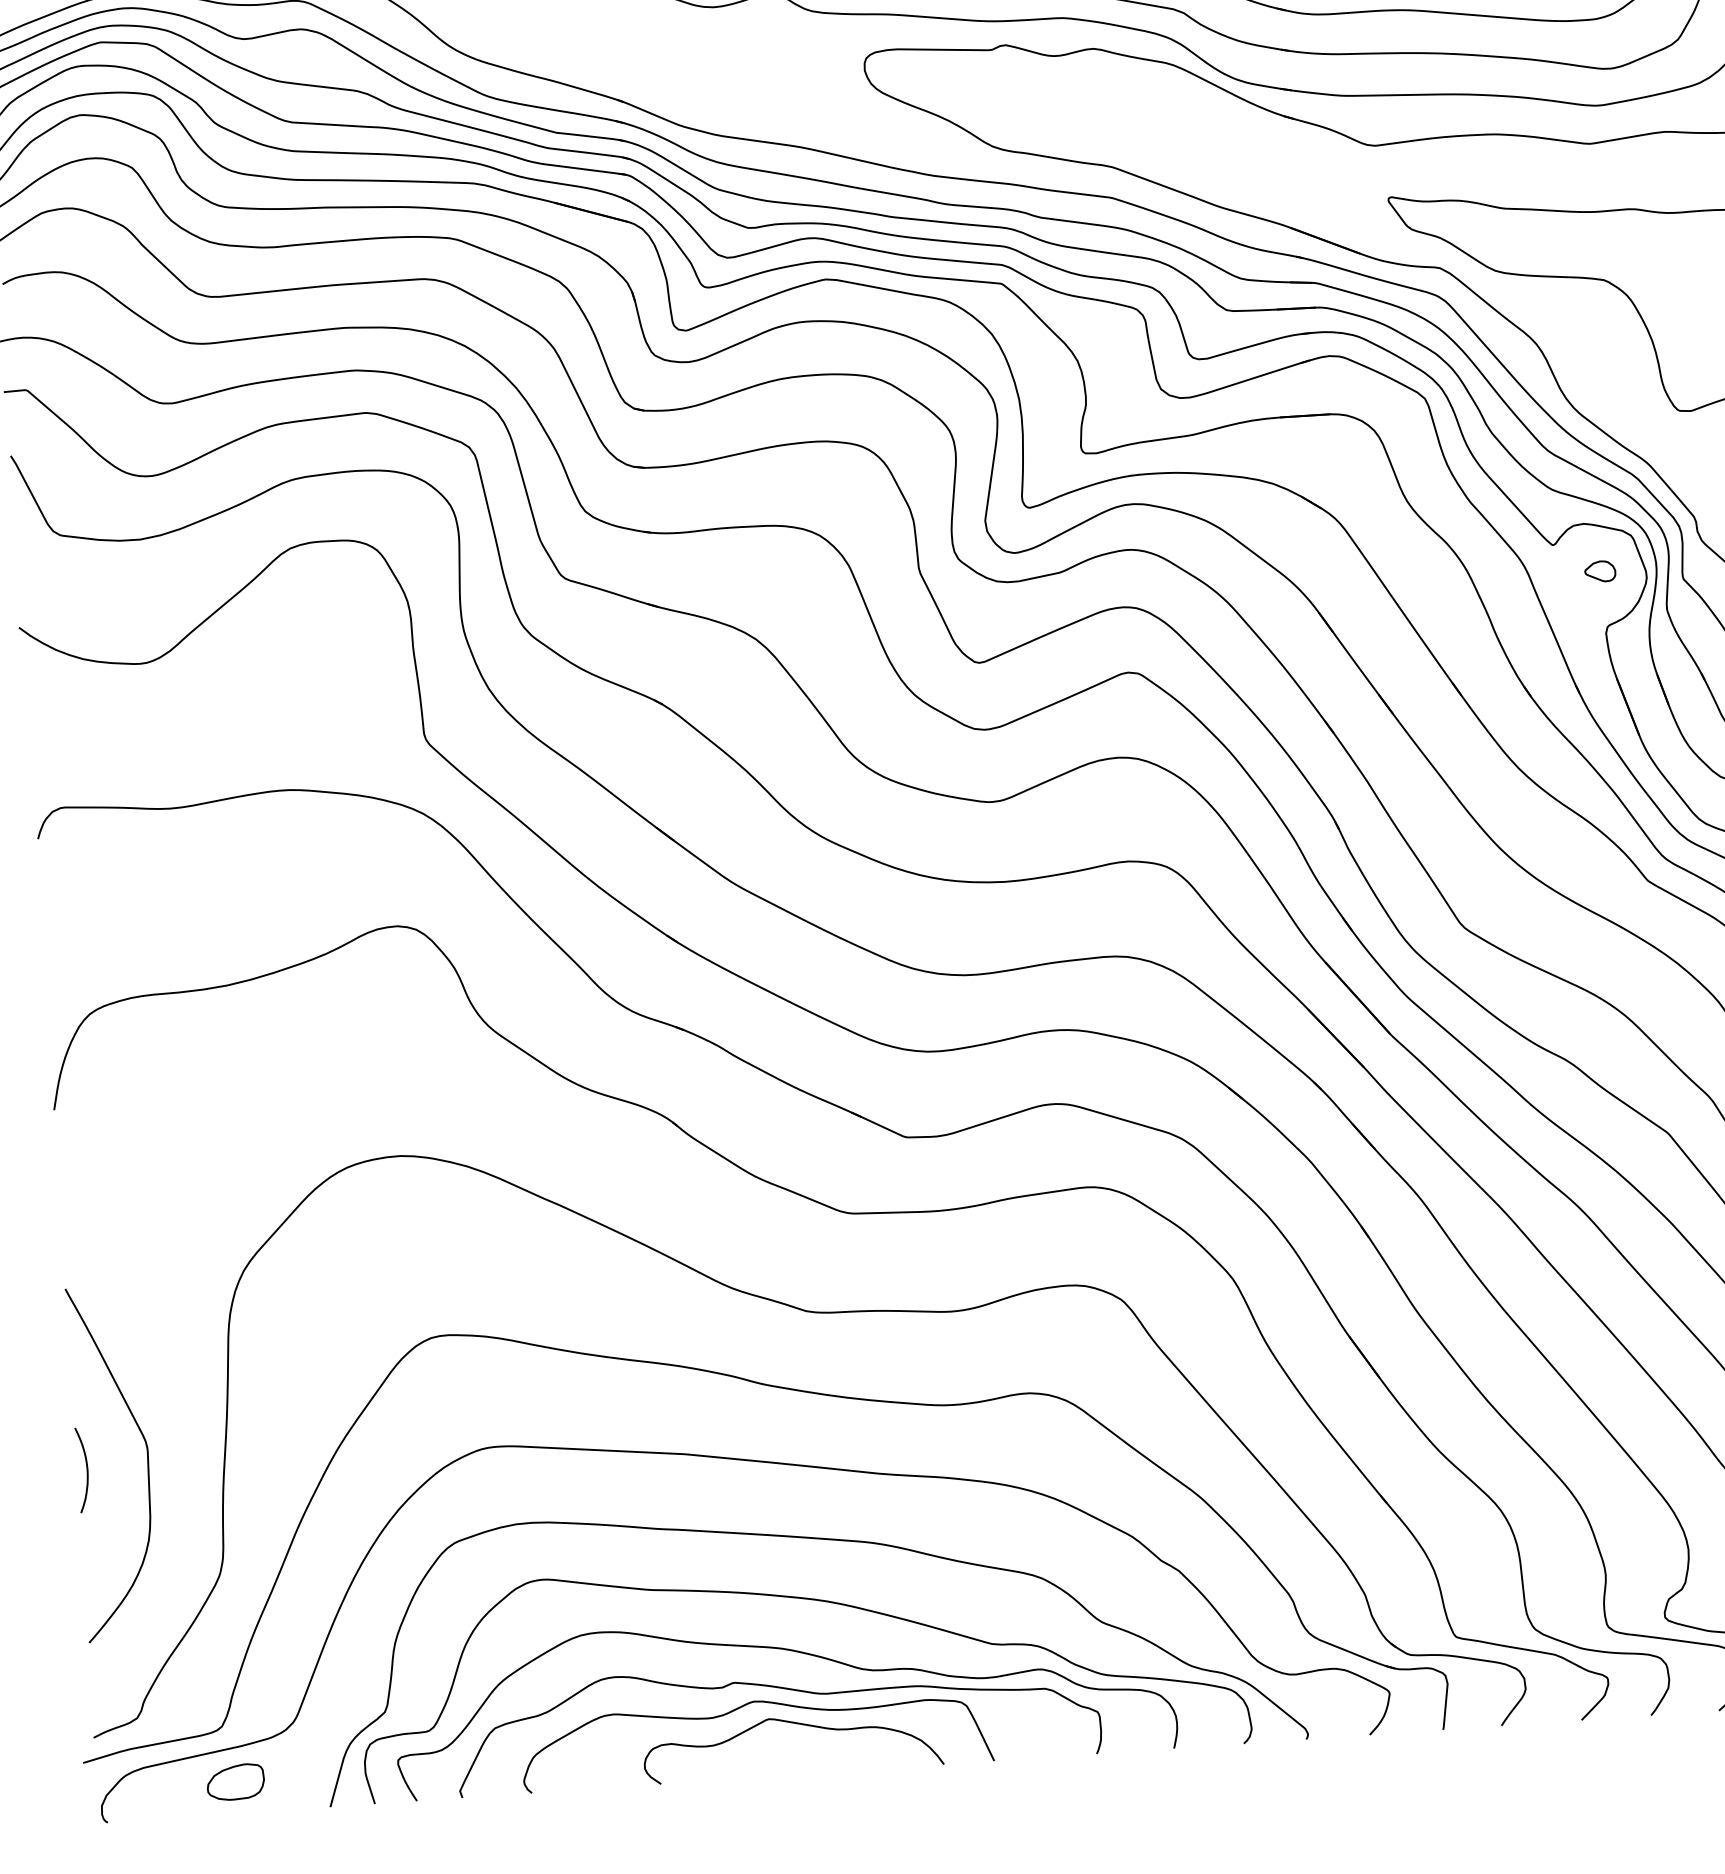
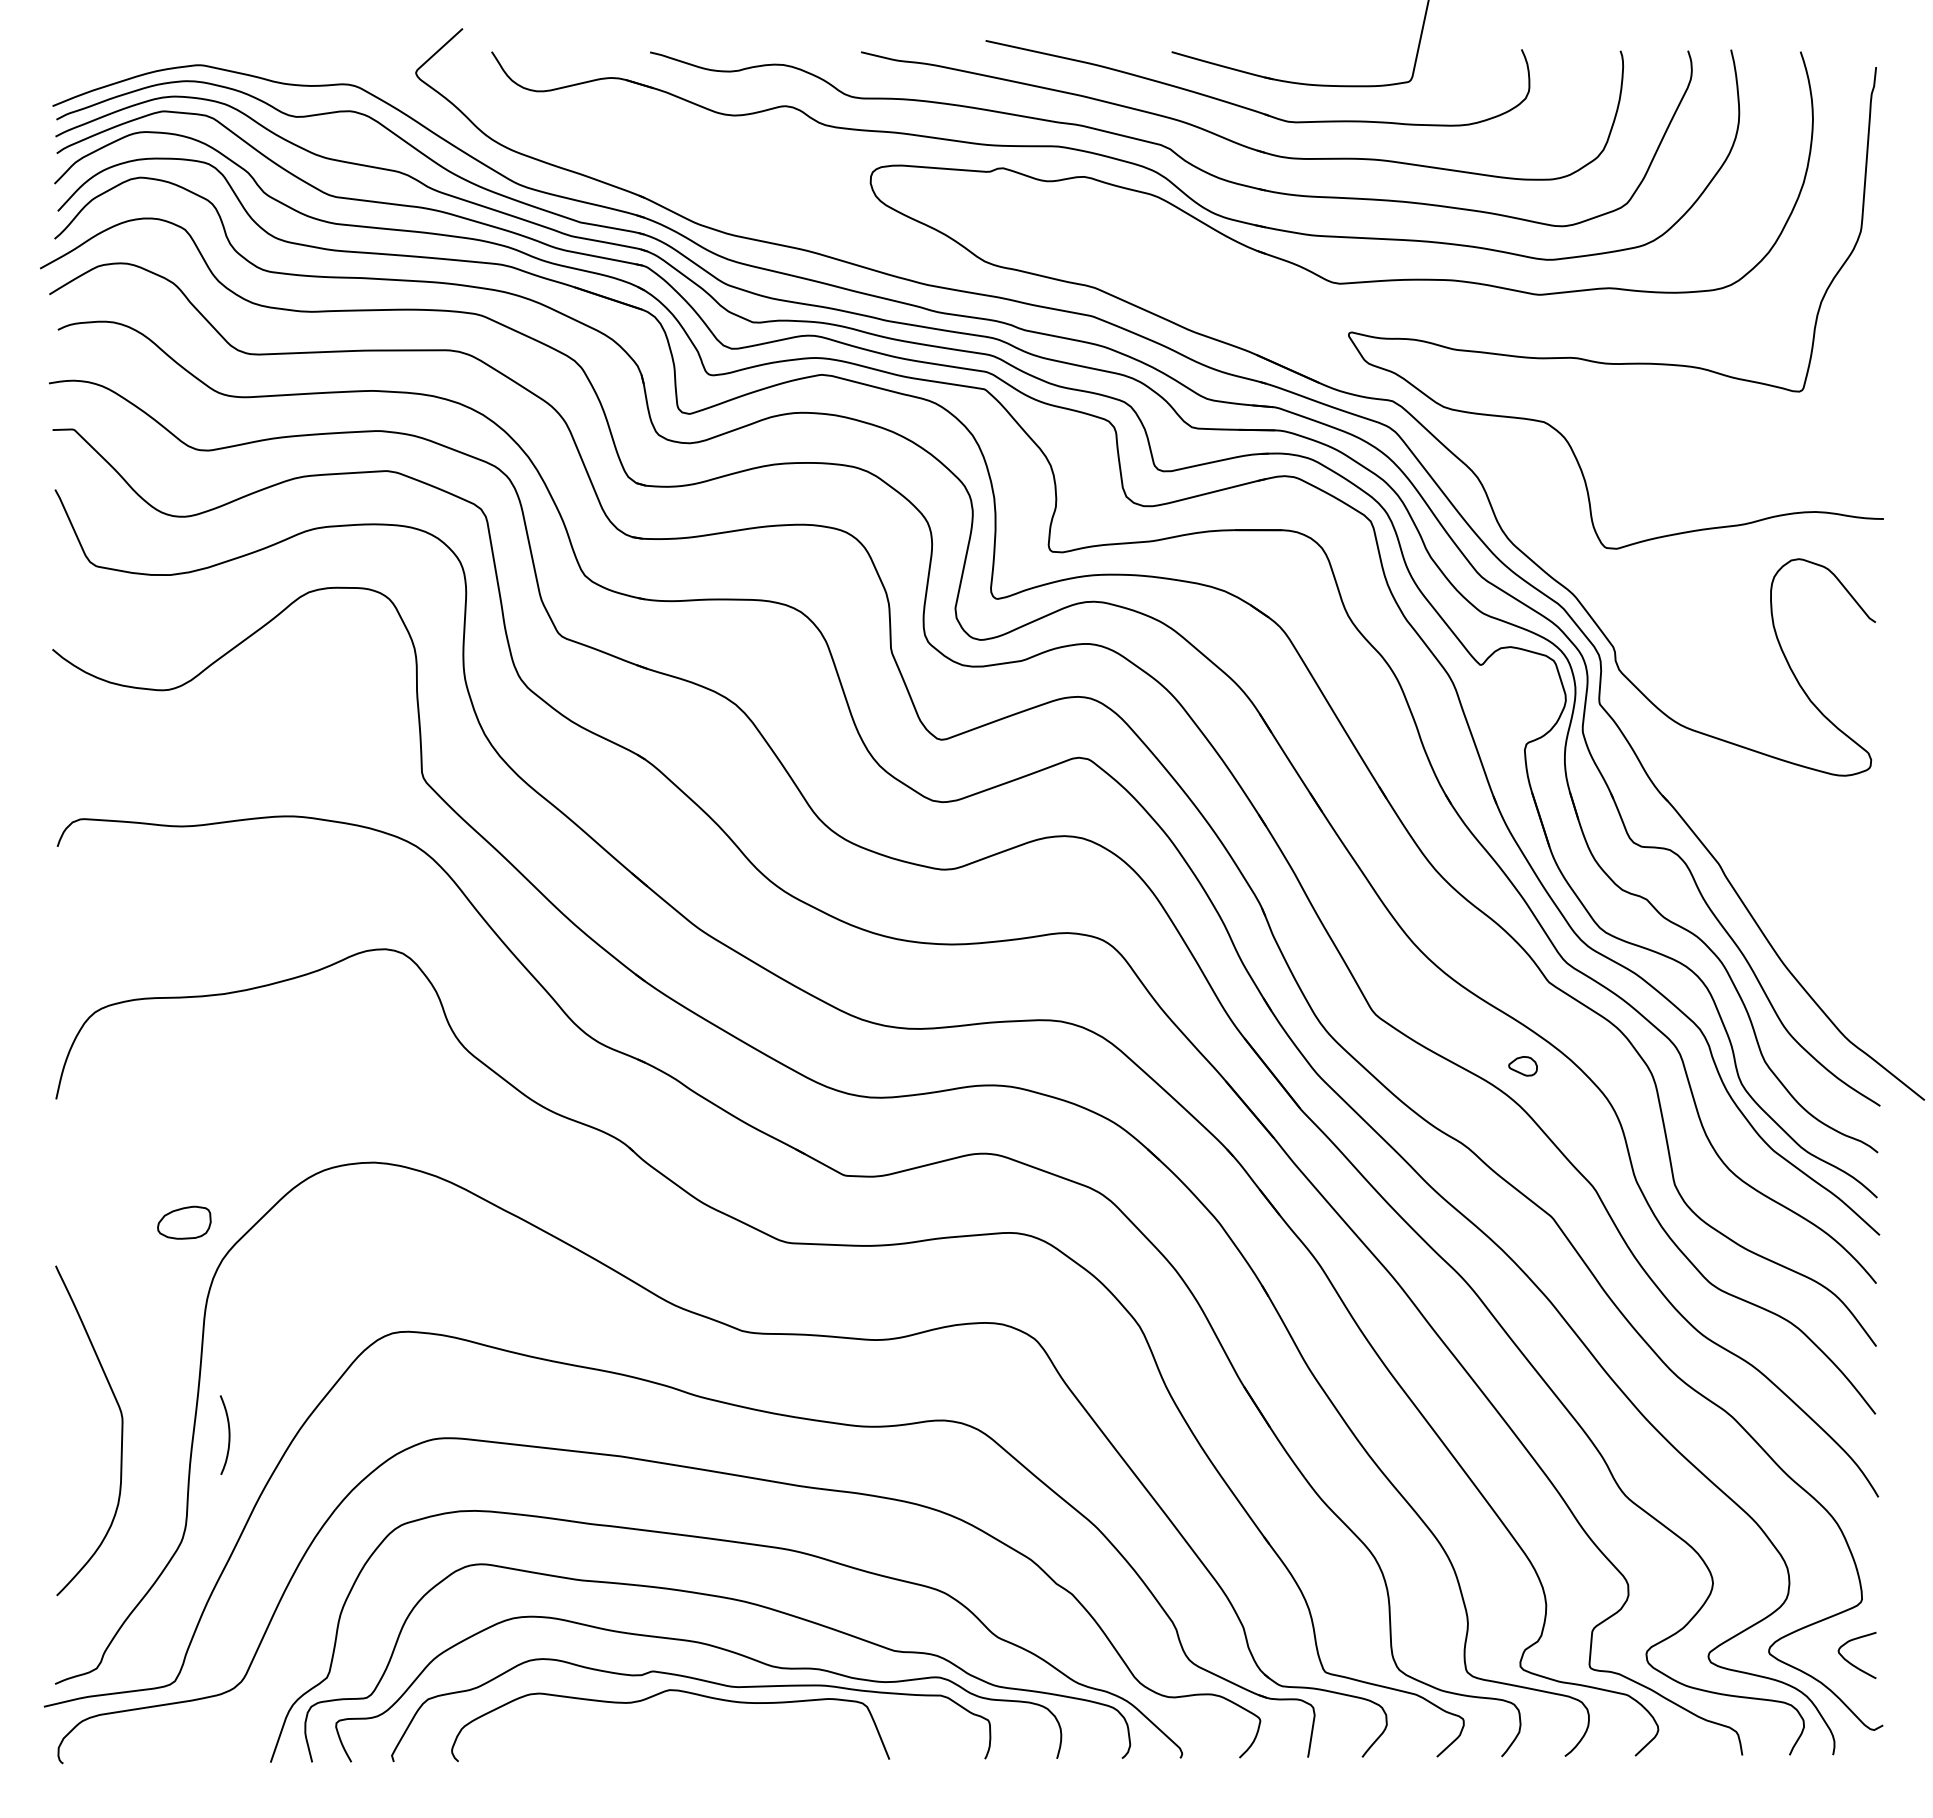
part: (1599, 571) -> (1522, 1066), moved
curve: (86, 1469) -> (228, 1434), moved
curve: (794, 1724) -> (706, 1713), removed
part: (235, 1781) -> (184, 1222), moved

